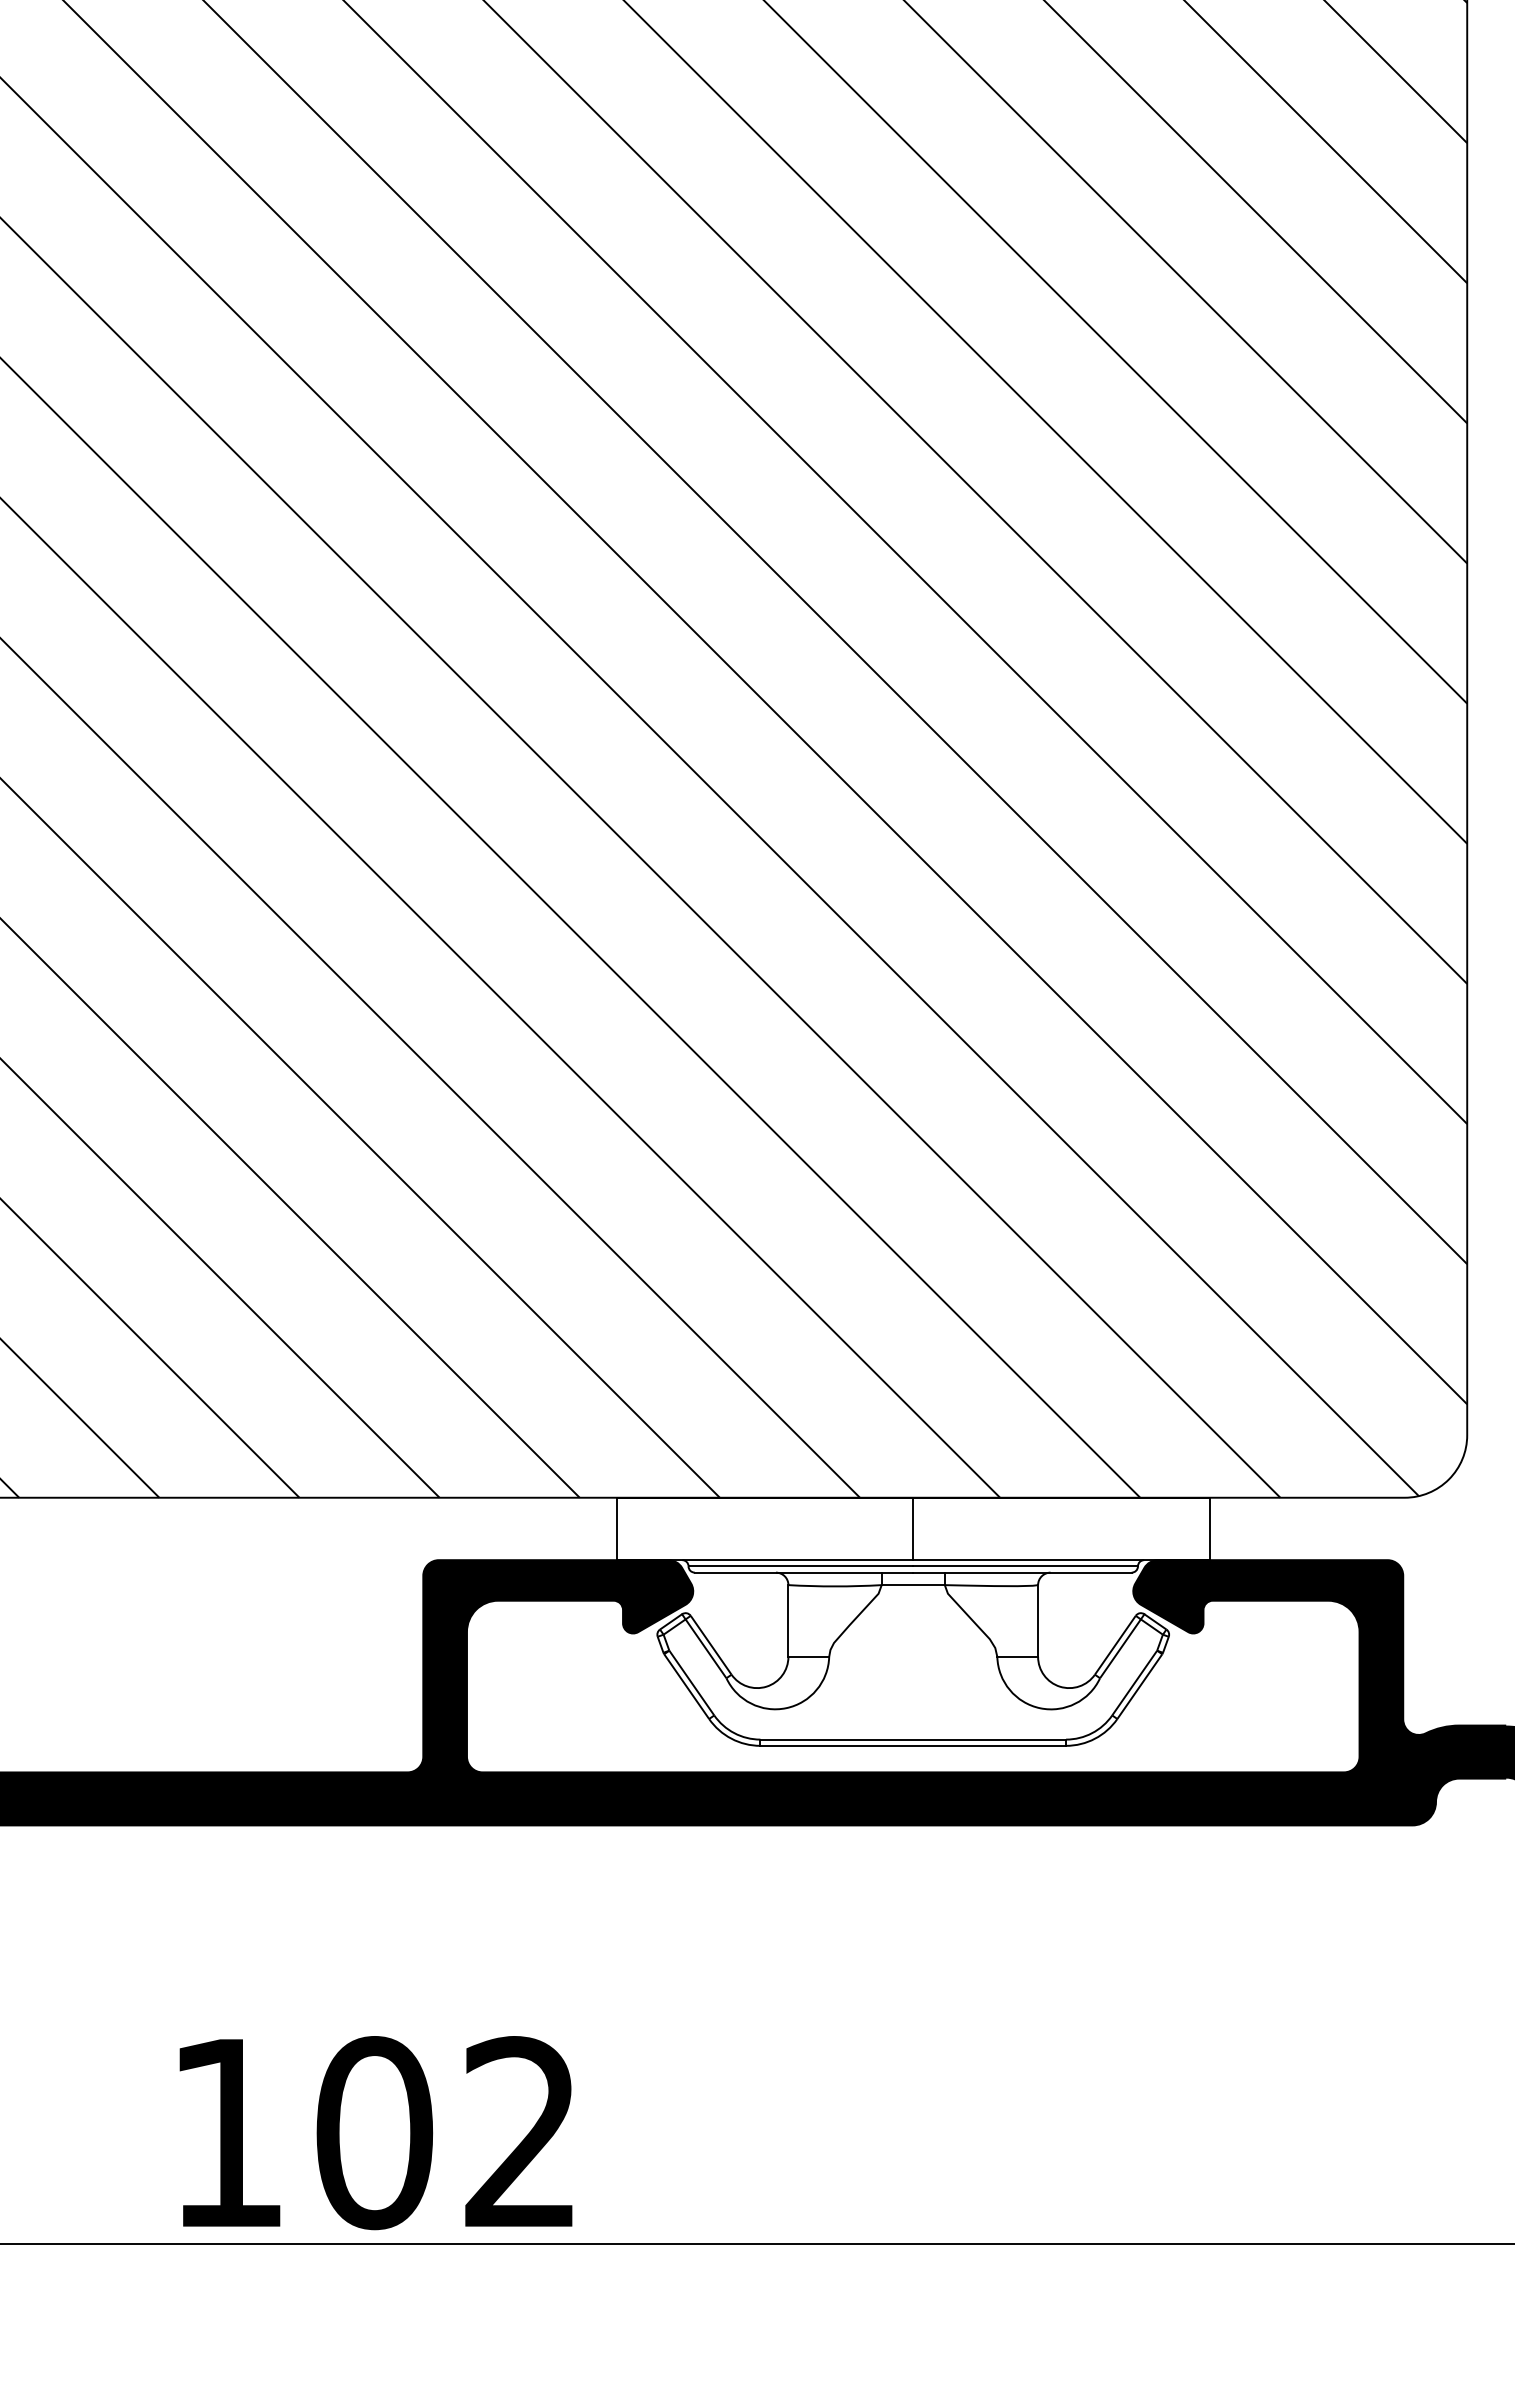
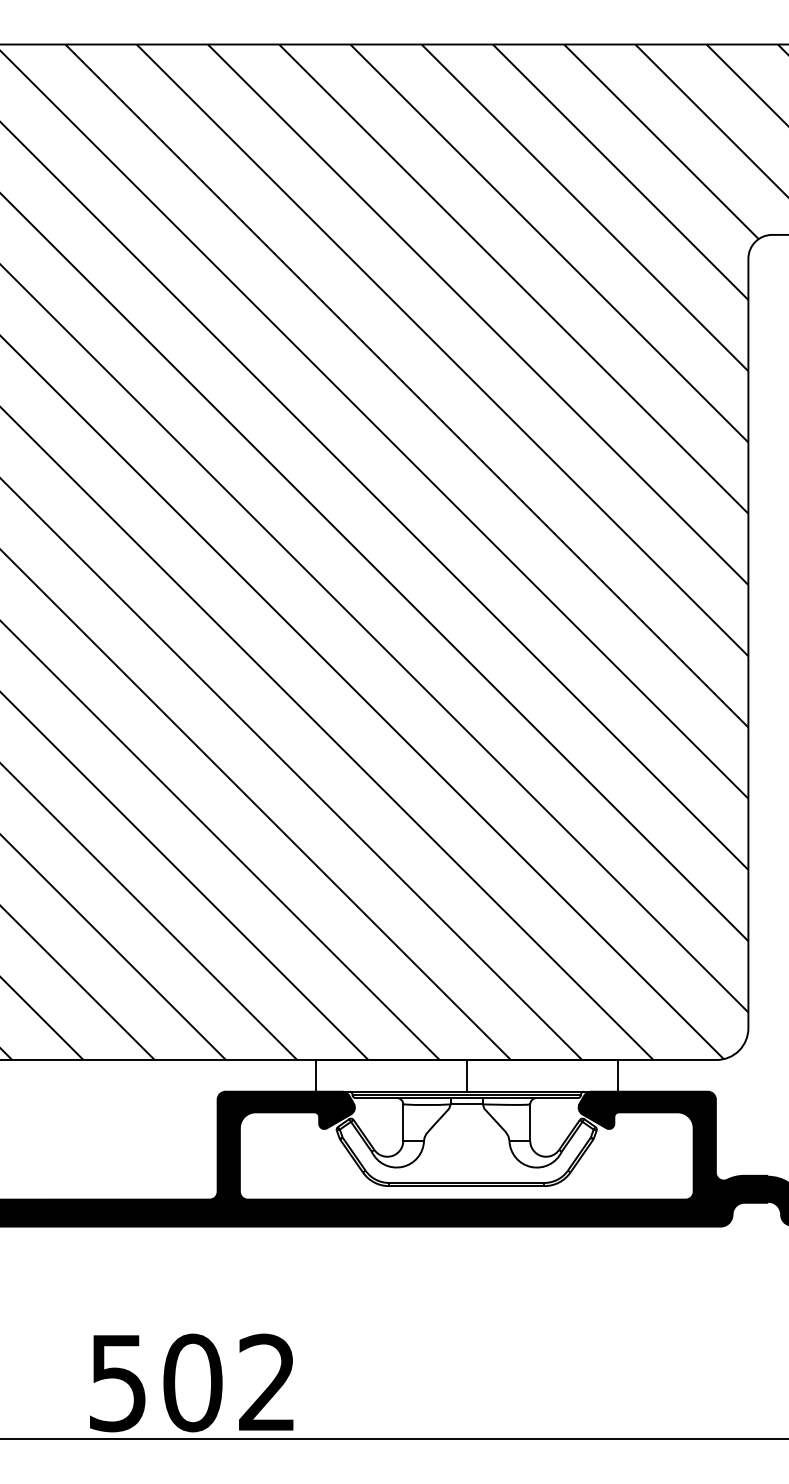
text: (226, 2134) -> (117, 1383), 102 -> 502

